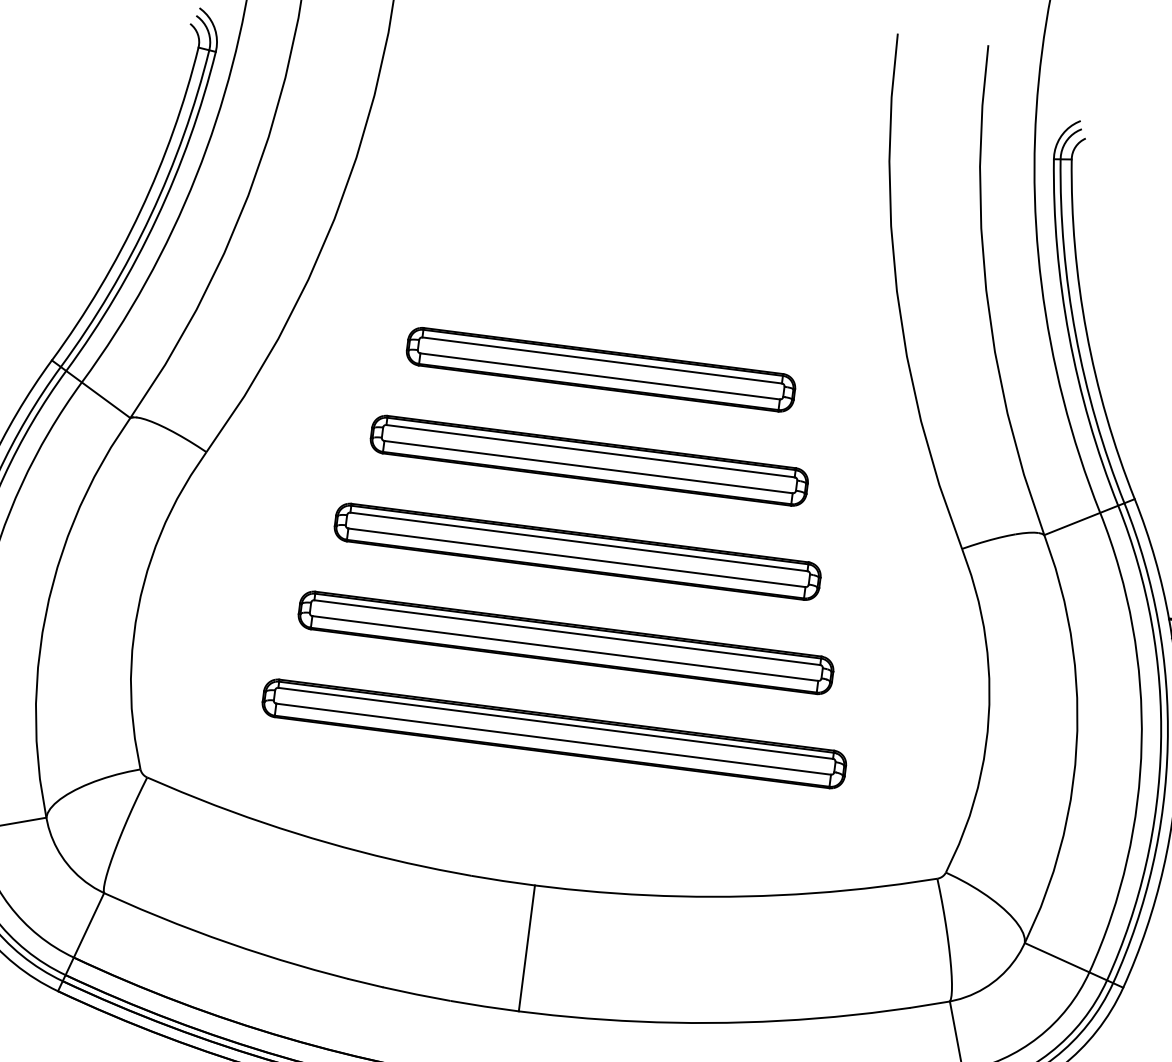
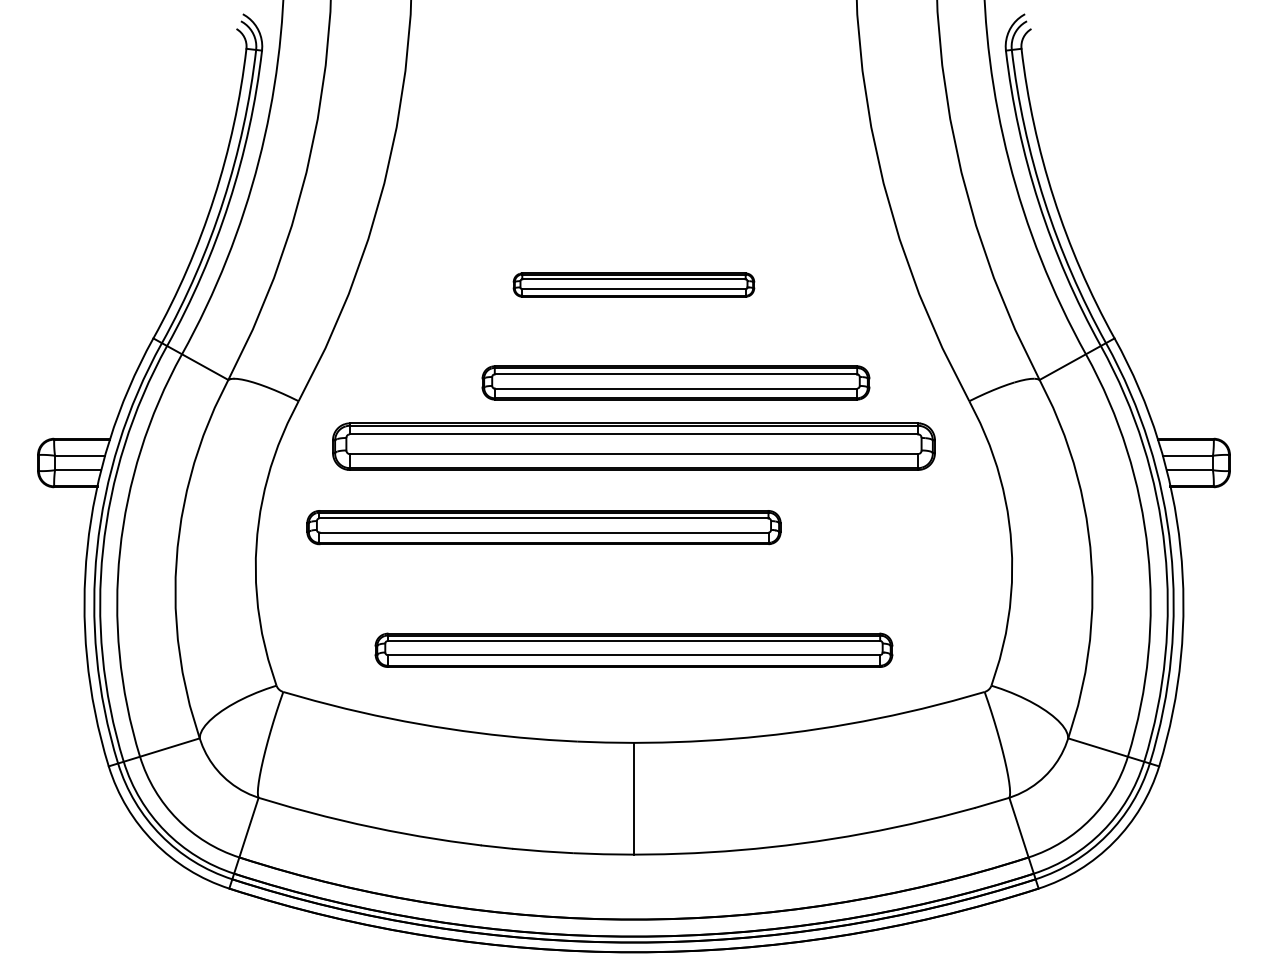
part: (600, 368) -> (633, 284), size x0.7
part: (588, 460) -> (675, 382), moved
part: (577, 551) -> (633, 446), size x1.4
part: (565, 642) -> (543, 527), moved
part: (553, 732) -> (633, 649), moved

